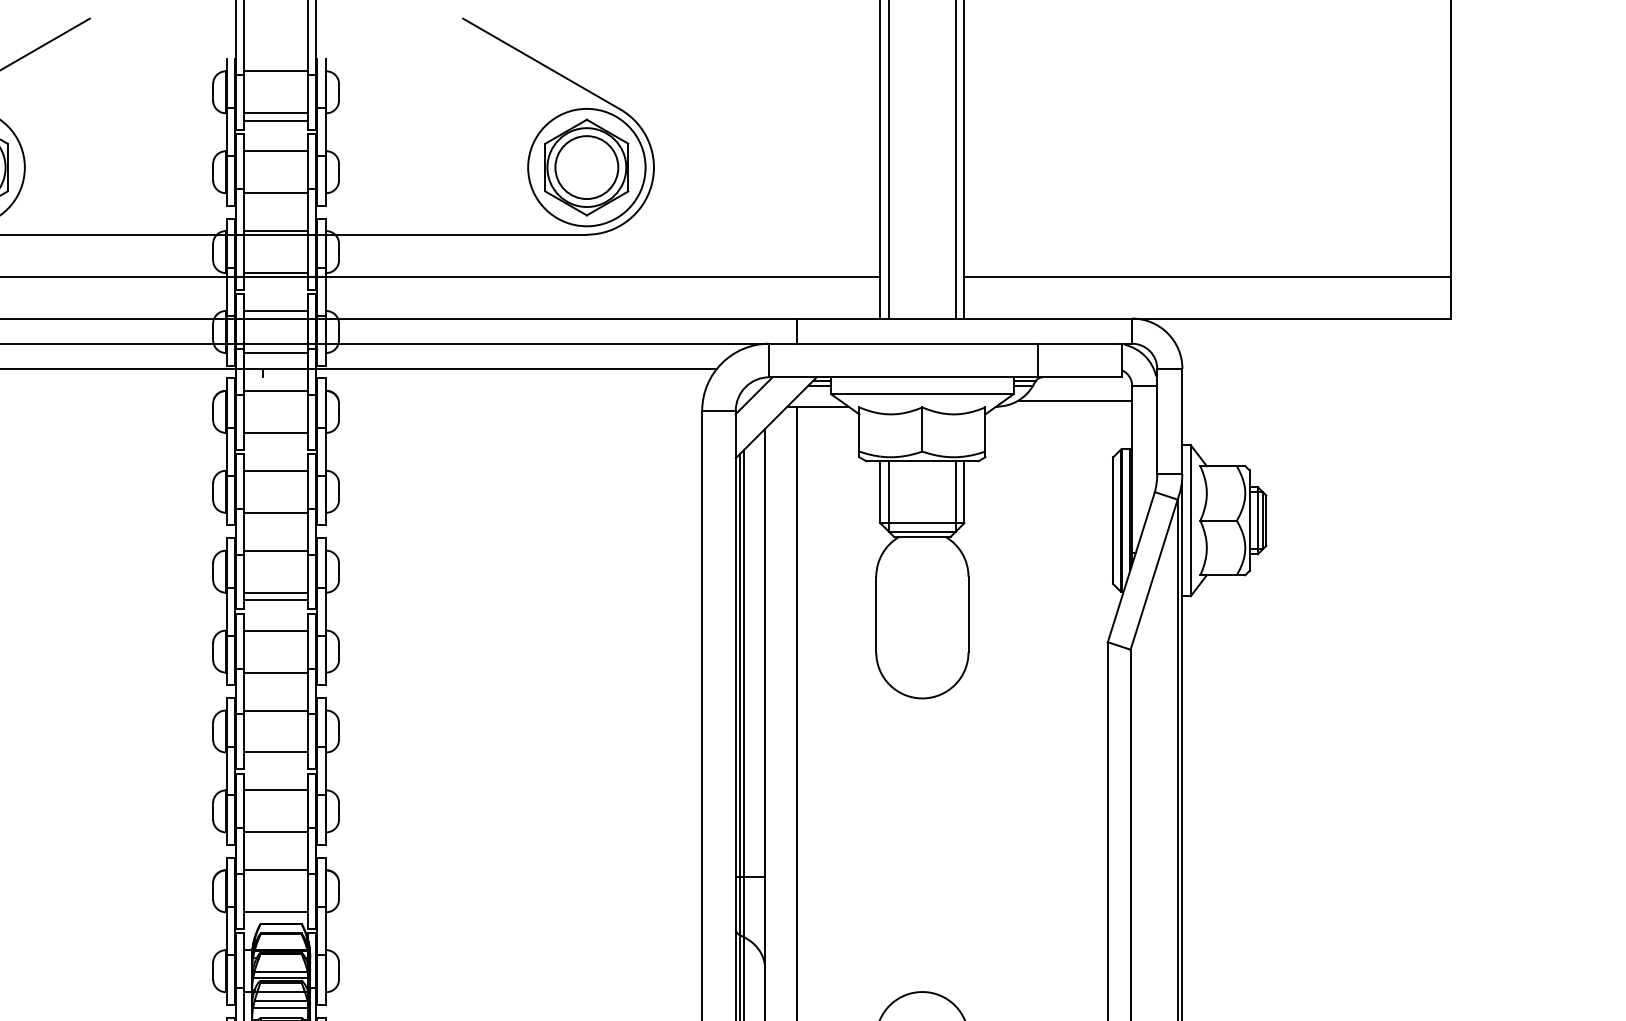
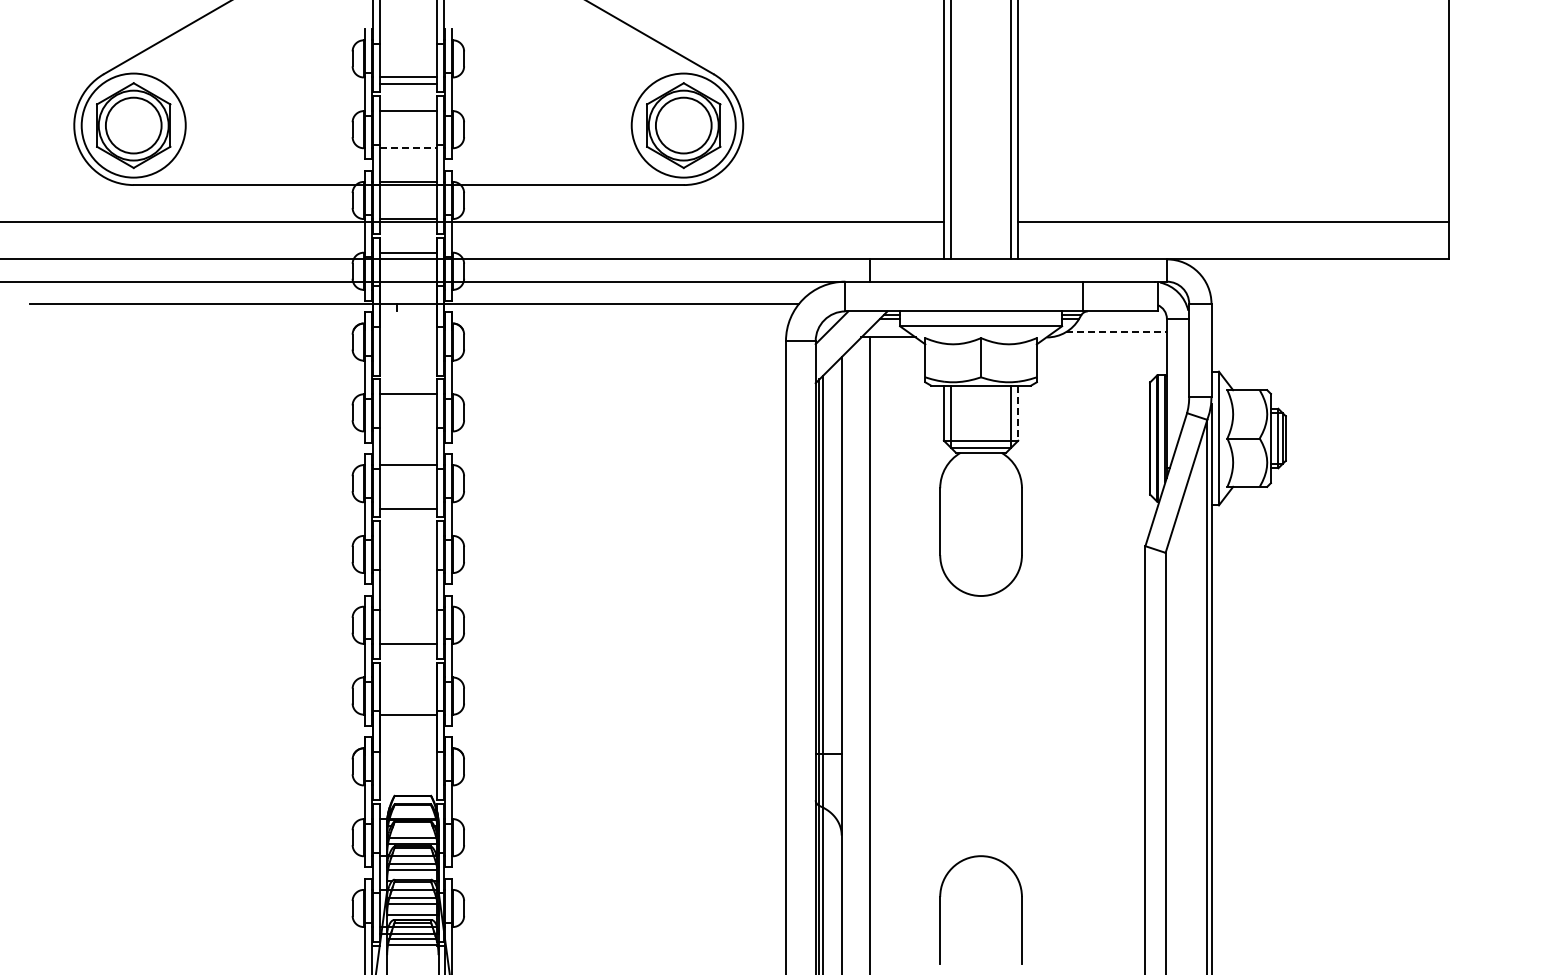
line: (276, 71) -> (408, 40), removed
line: (276, 193) -> (408, 148), solid -> dashed
line: (276, 352) -> (408, 289), removed
line: (276, 390) -> (408, 323), removed
line: (1075, 401) -> (1116, 332), solid -> dashed
line: (276, 432) -> (408, 360), removed
line: (964, 492) -> (1018, 413), solid -> dashed
line: (276, 512) -> (408, 431), removed
line: (276, 592) -> (408, 502), removed
line: (276, 630) -> (408, 535), removed
line: (276, 673) -> (408, 573), removed
line: (276, 710) -> (408, 606), removed
line: (276, 790) -> (408, 677), removed
line: (276, 870) -> (408, 748), removed
line: (276, 912) -> (408, 785), removed

